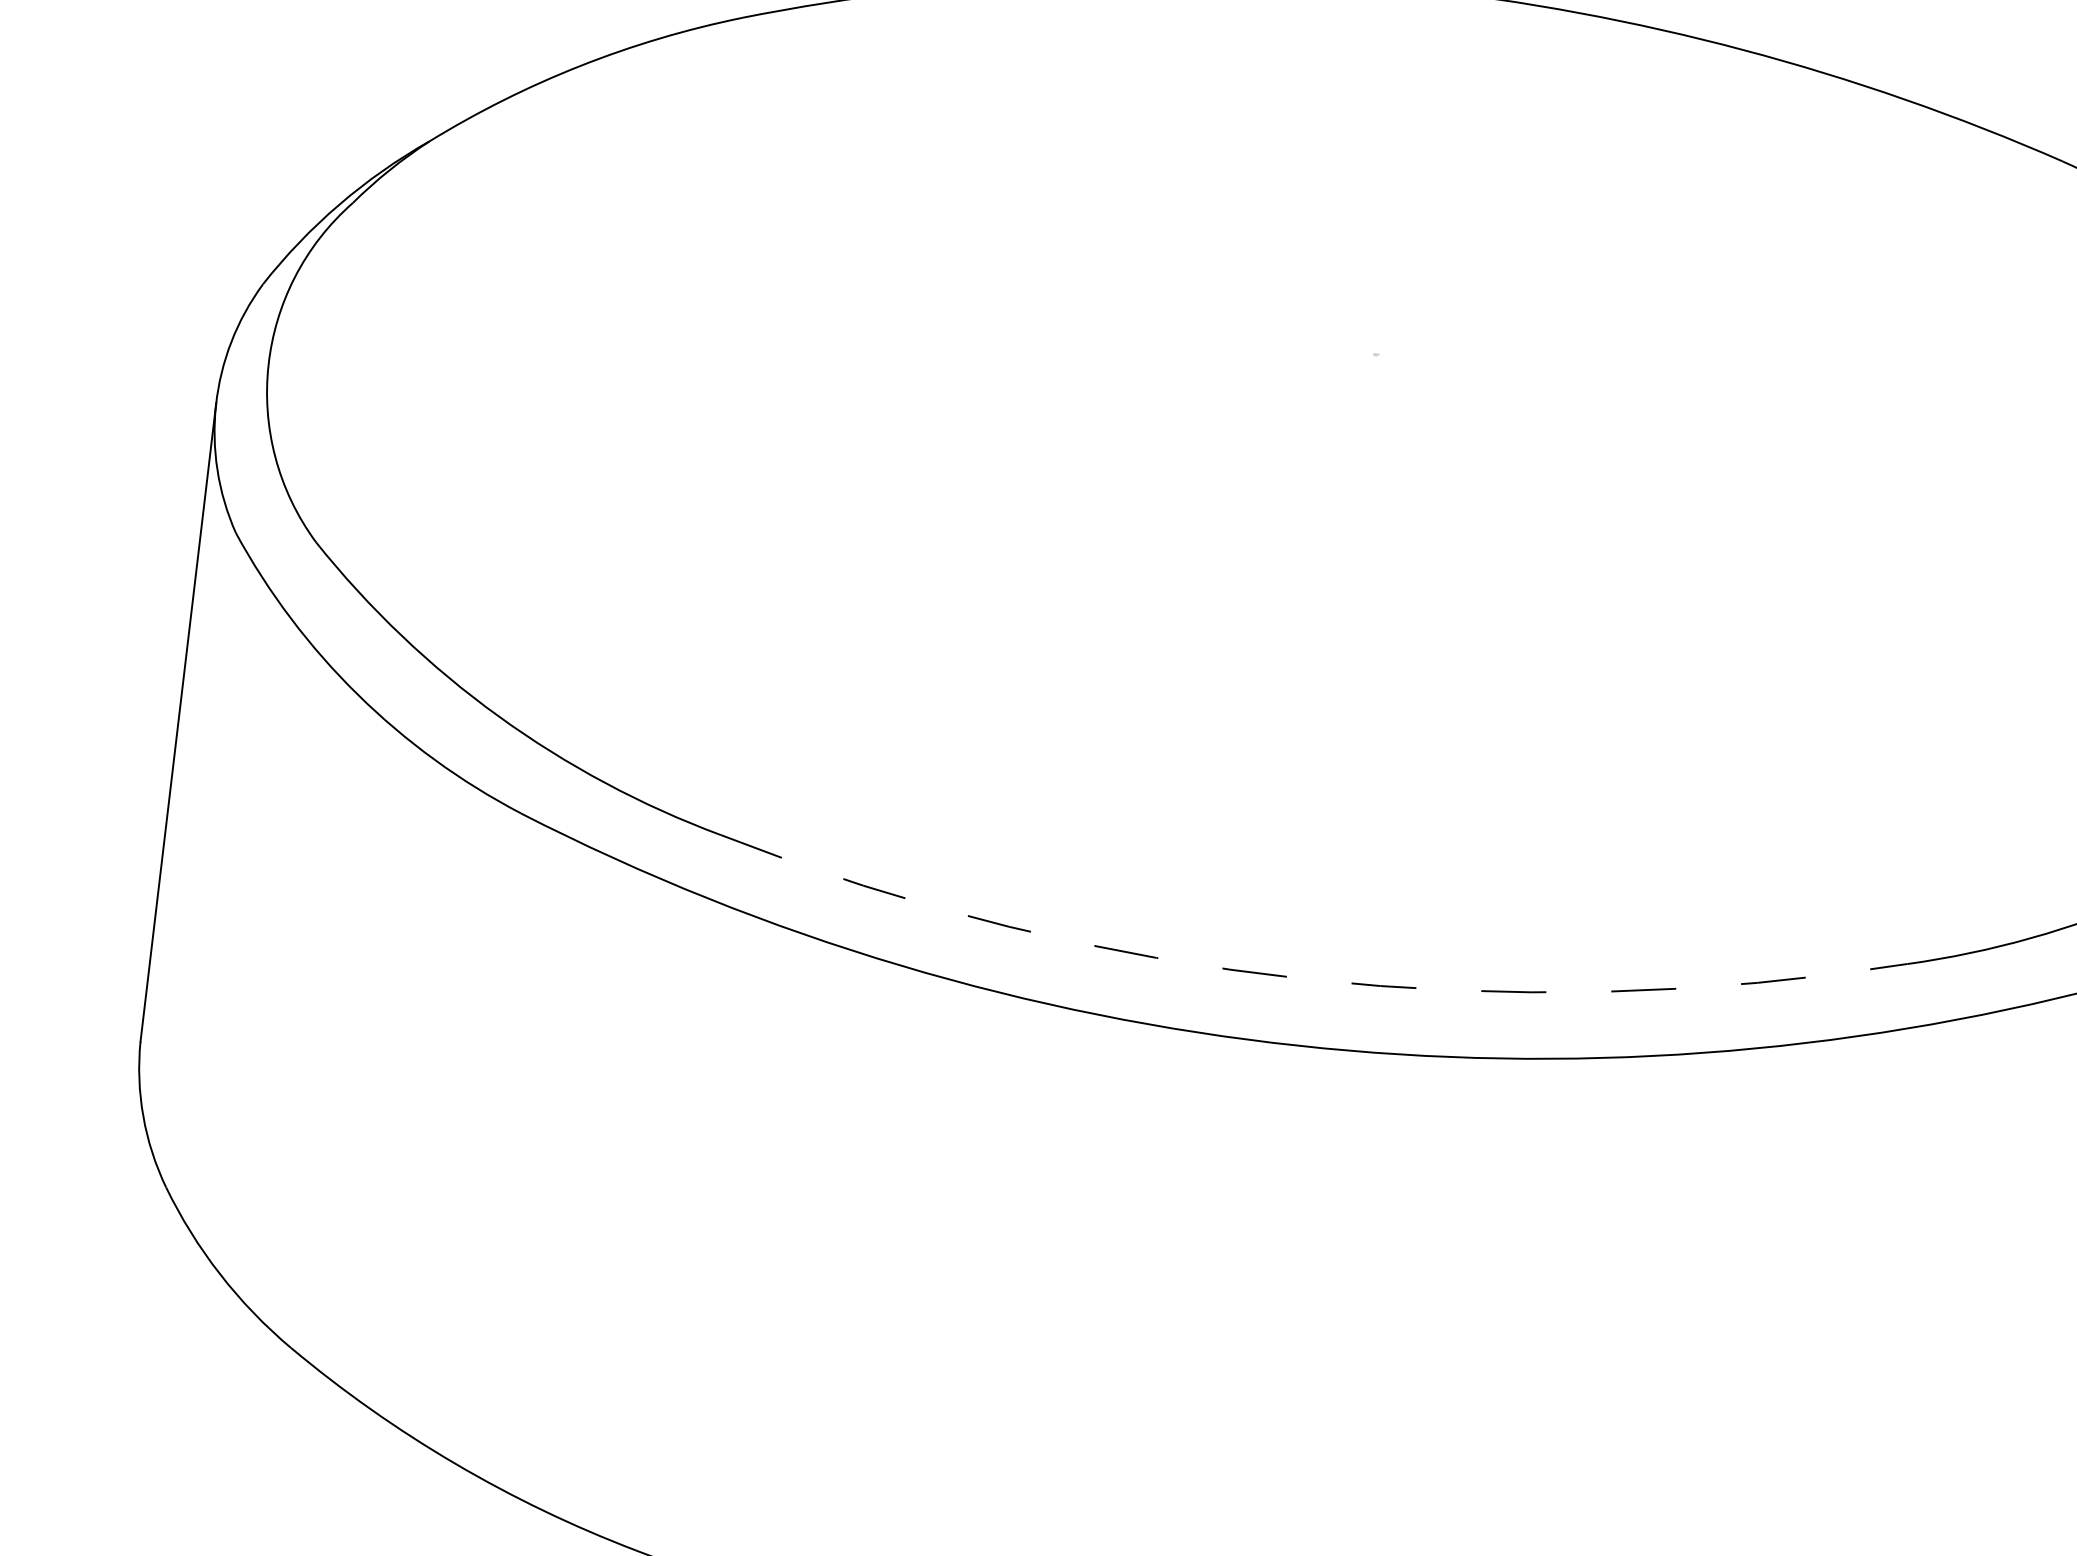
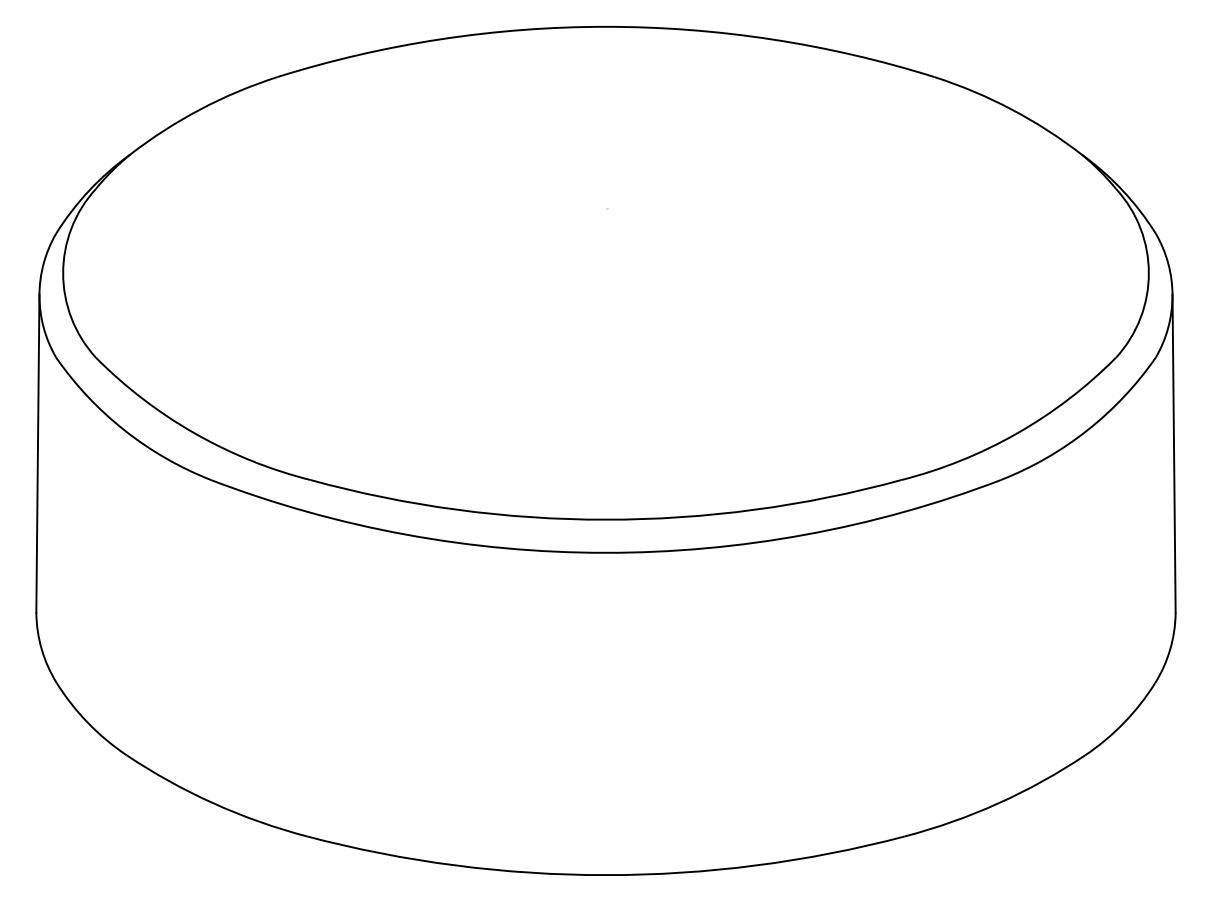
arc: (1304, 978) -> (605, 519), dashed -> solid

